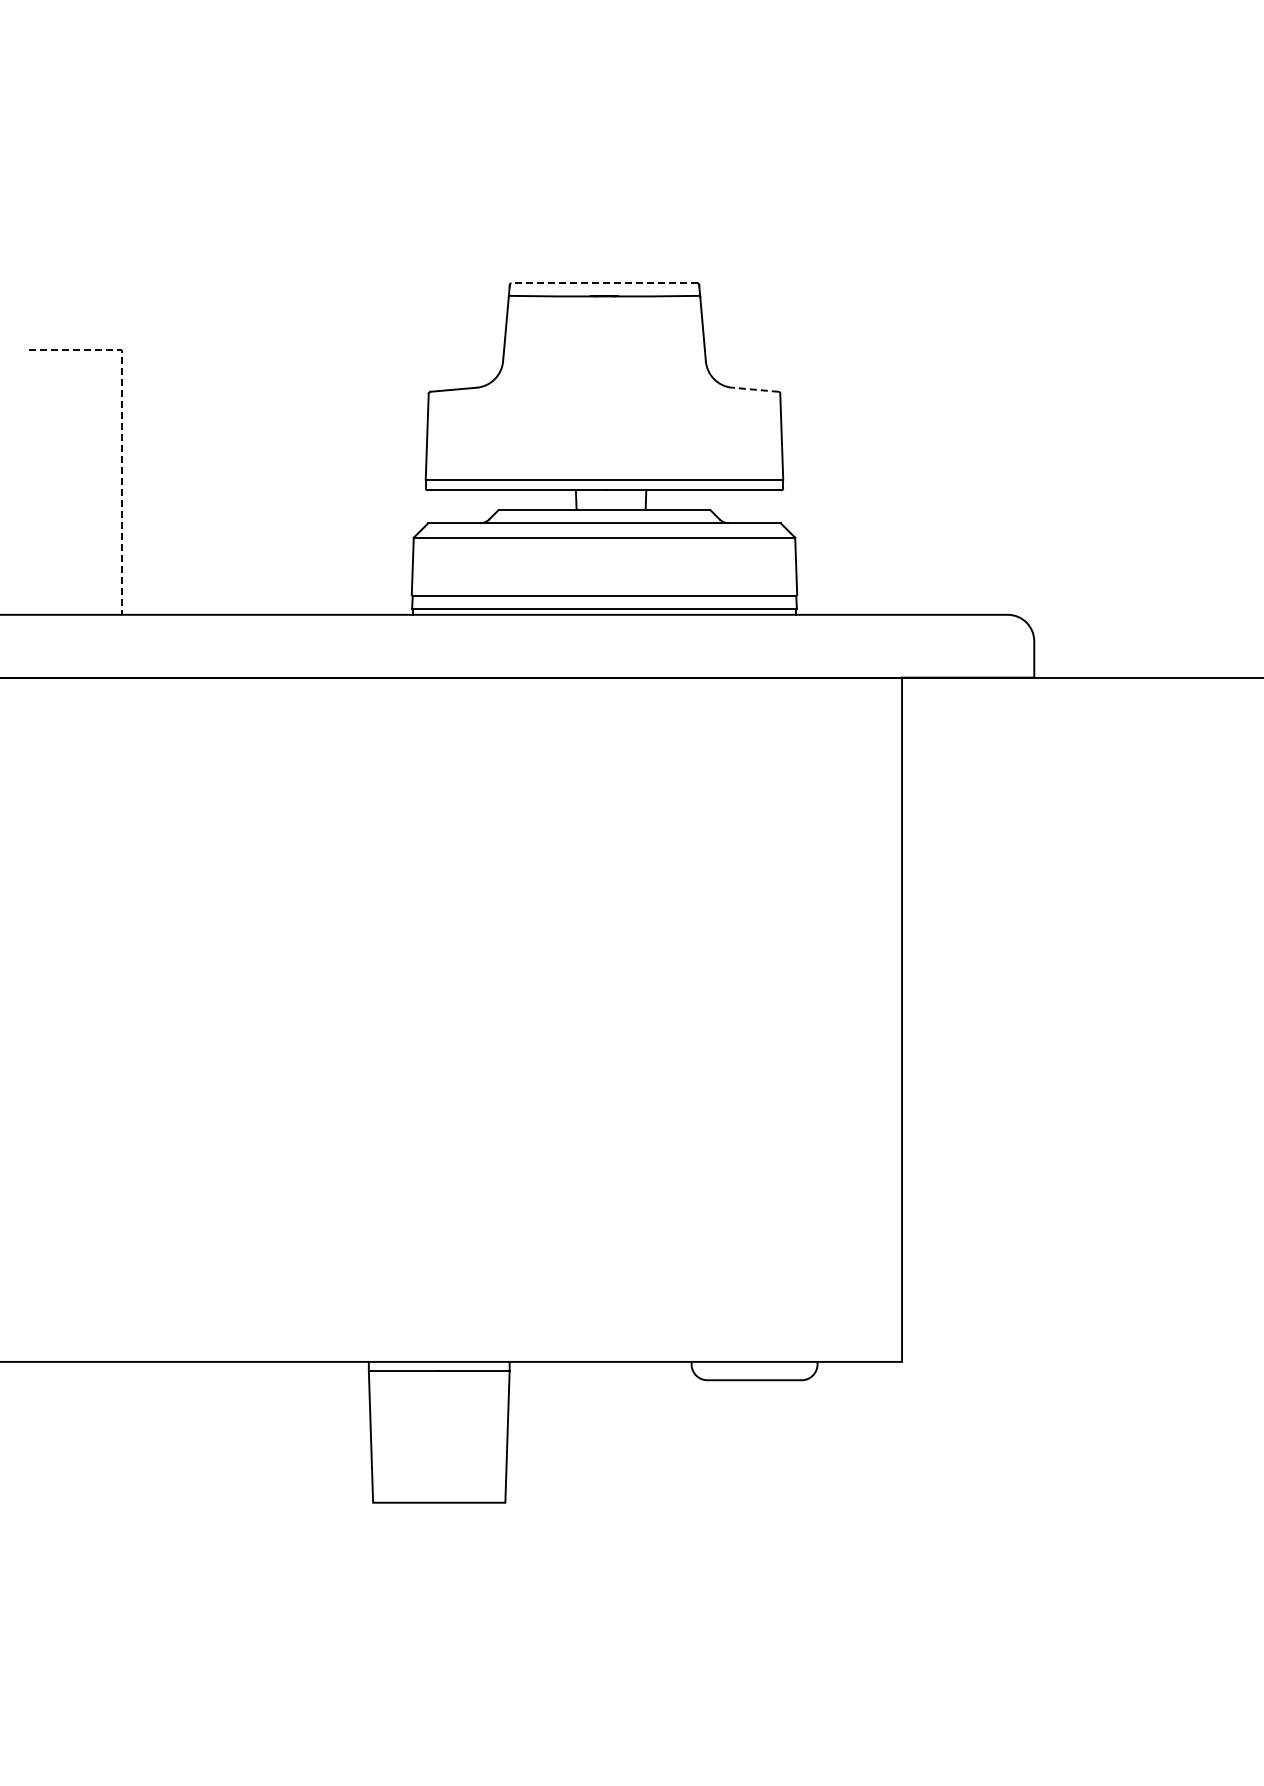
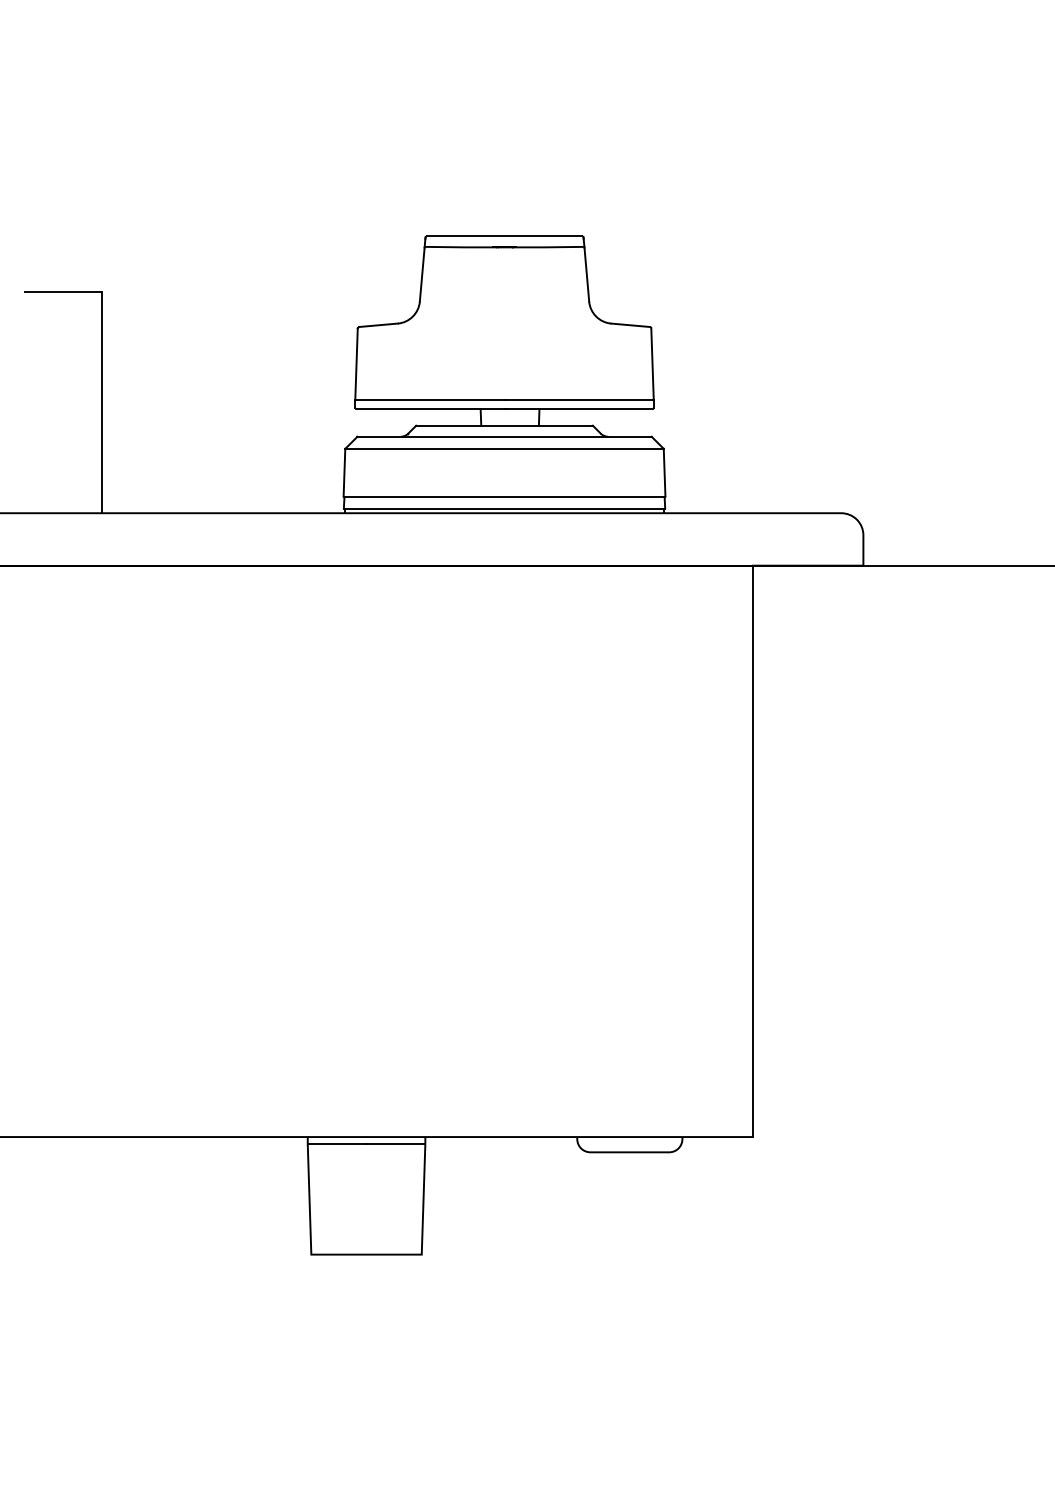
line: (604, 283) -> (504, 236), dashed -> solid
line: (755, 389) -> (630, 325), dashed -> solid
line: (121, 436) -> (101, 364), dashed -> solid

